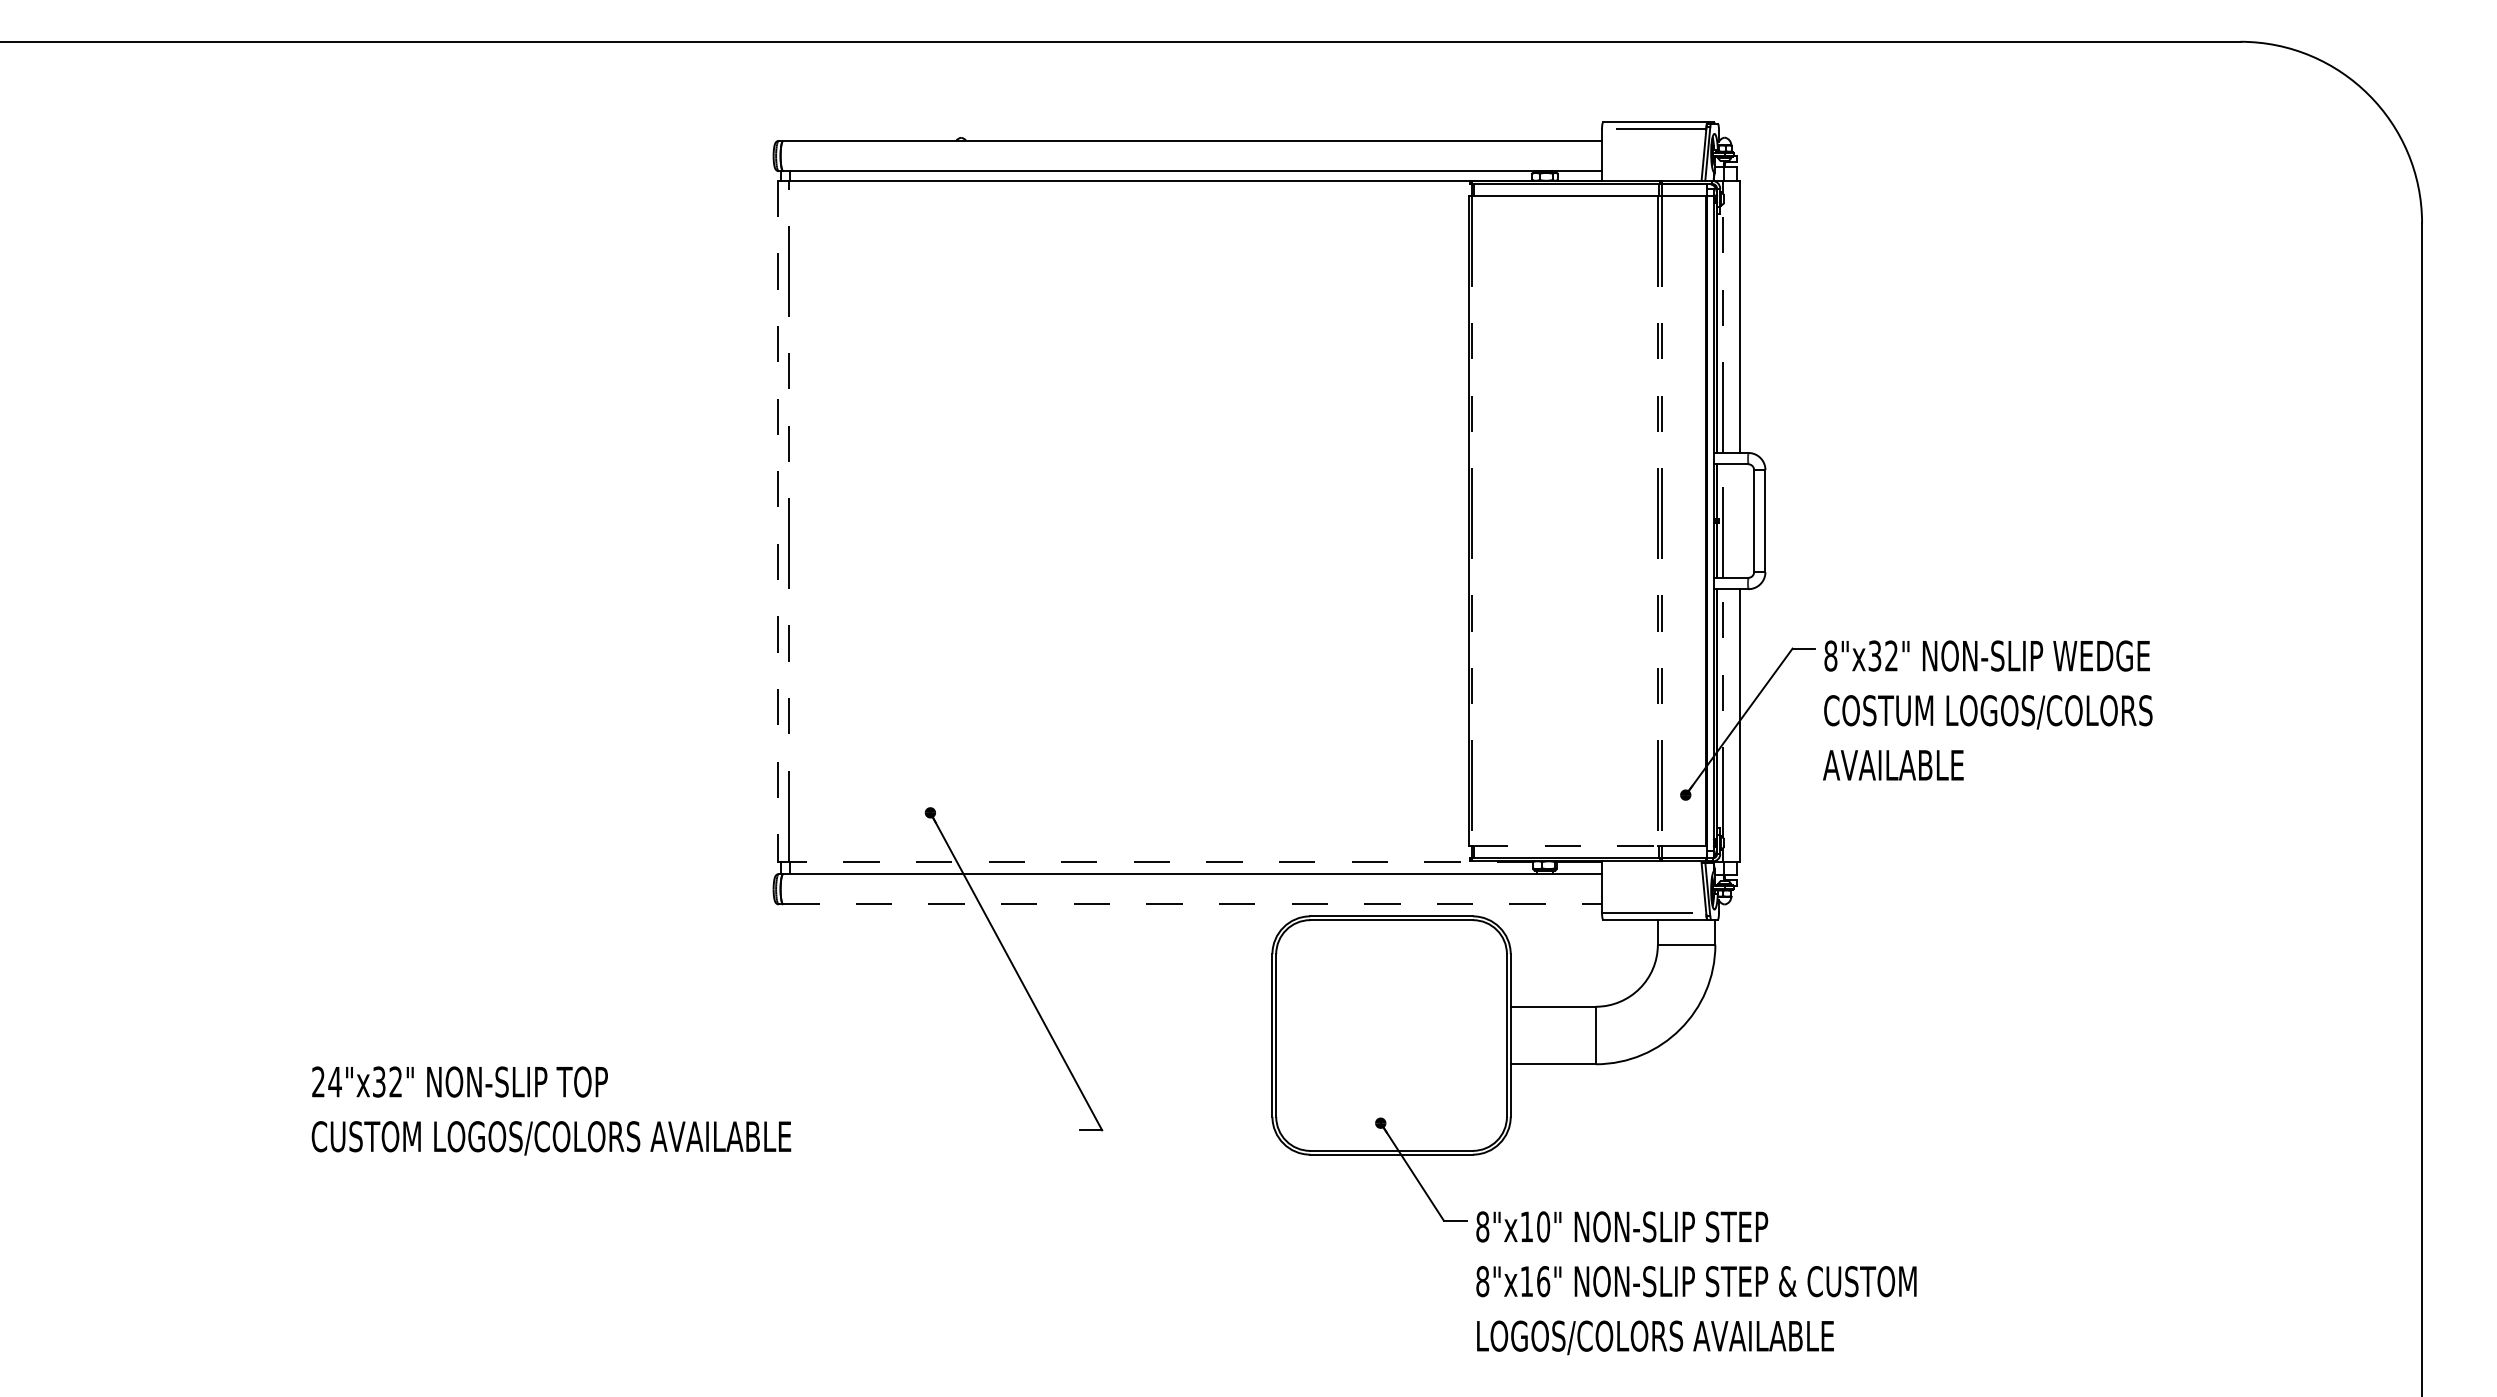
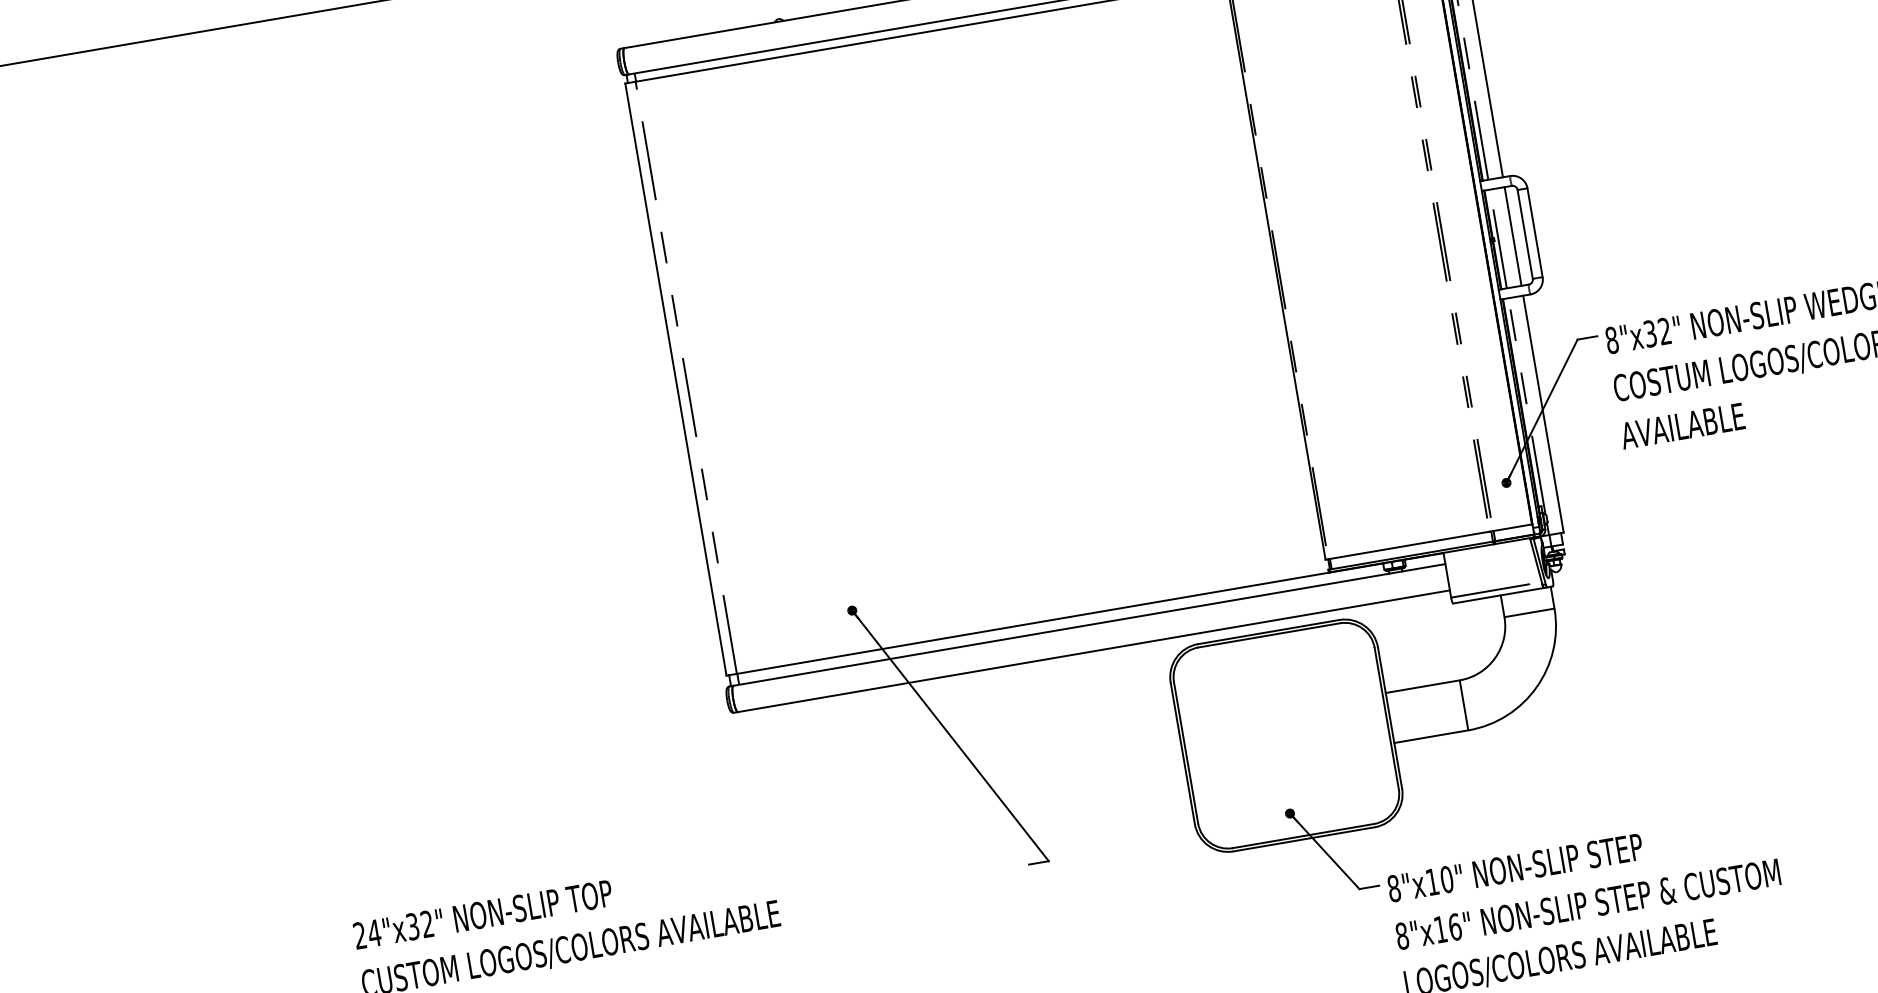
line: (1740, 520) -> (1513, 235), added
line: (777, 521) -> (675, 379), dashed -> solid
line: (1564, 846) -> (1408, 545), dashed -> solid
line: (1161, 861) -> (1060, 618), dashed -> solid
line: (1193, 904) -> (1094, 651), dashed -> solid

